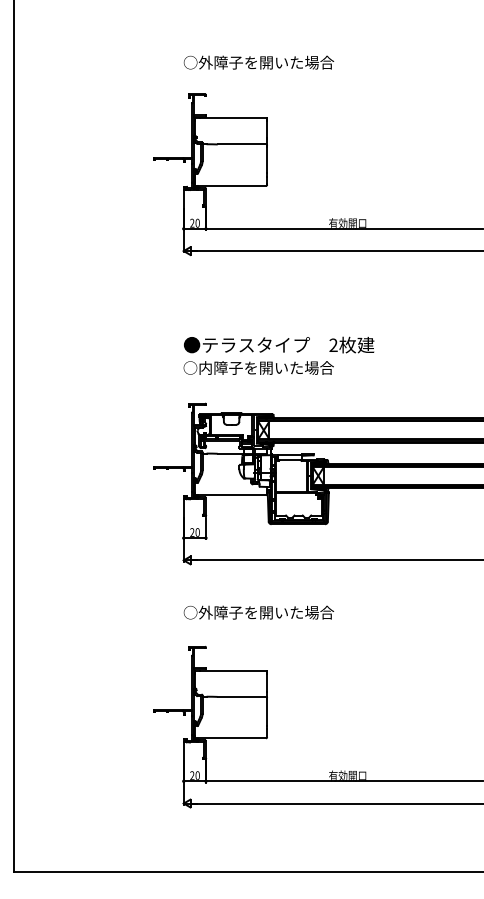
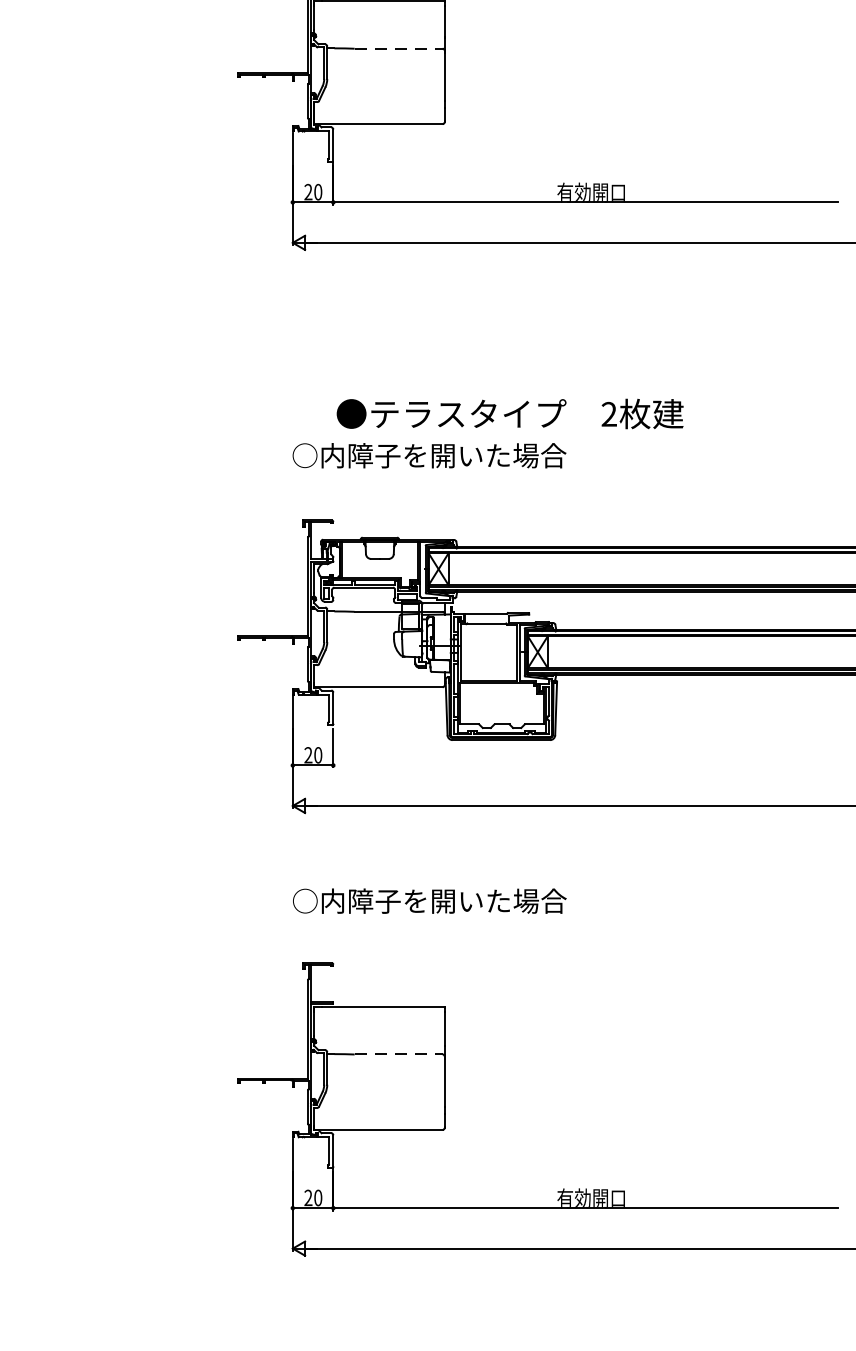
line: (242, 144) -> (399, 48), solid -> dashed
text: (279, 344) -> (510, 412), moved
text: (205, 612) -> (332, 900), ○外障子を開いた場合 -> ○内障子を開いた場合
line: (242, 696) -> (399, 1053), solid -> dashed

